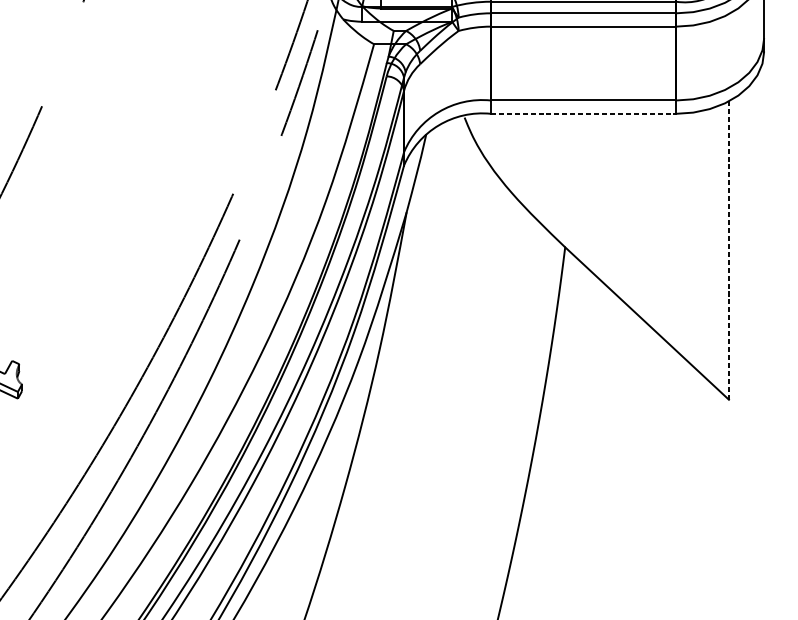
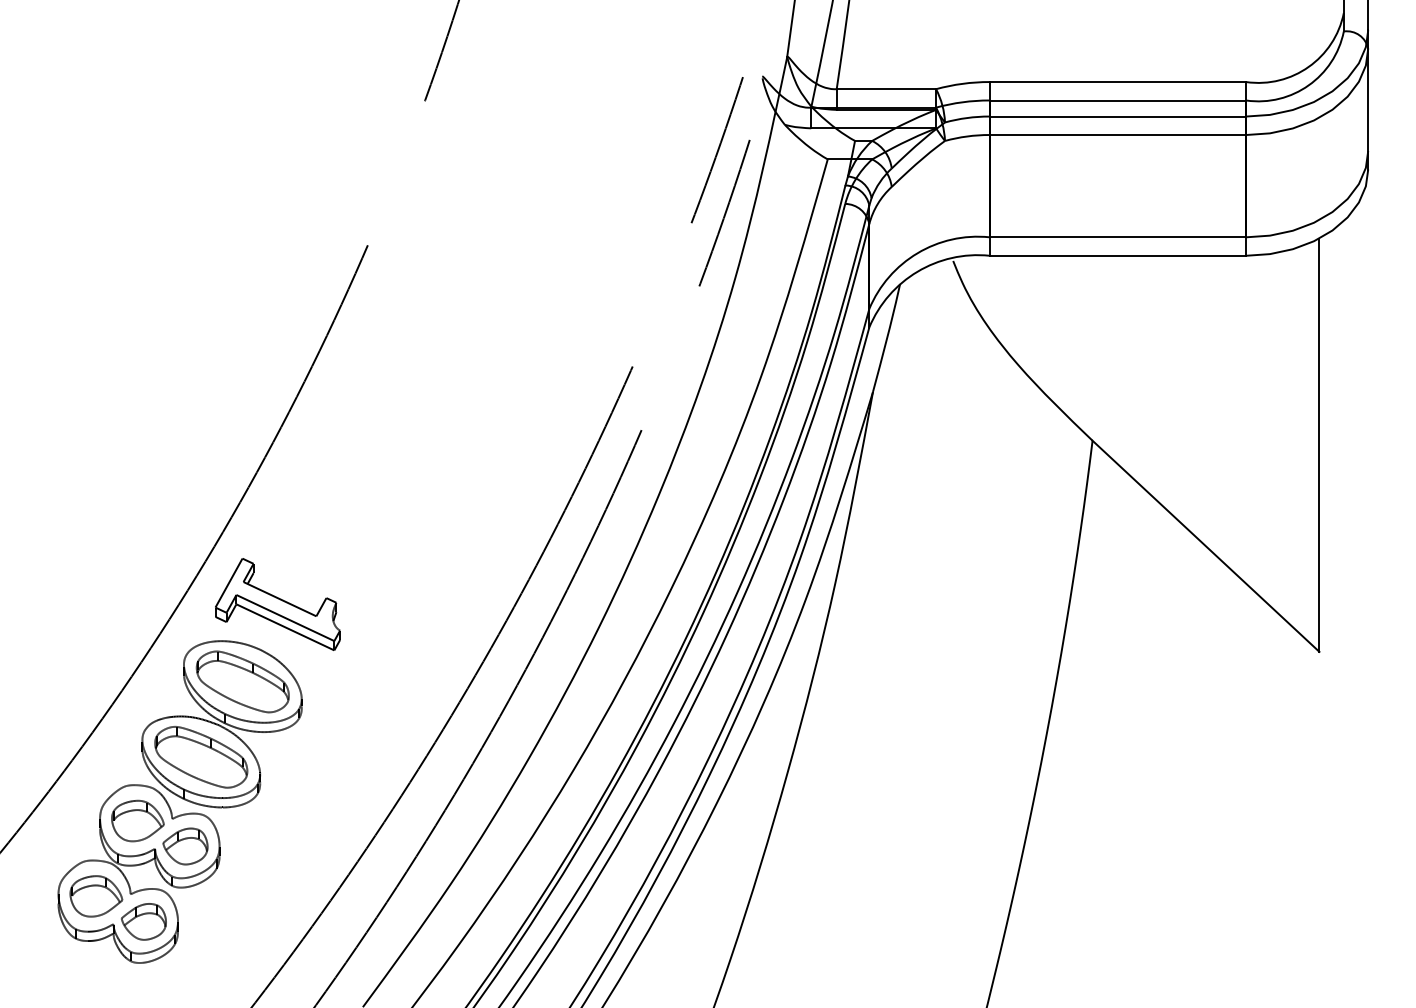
line: (583, 113) -> (1118, 255), dashed -> solid
line: (729, 250) -> (1319, 445), dashed -> solid

